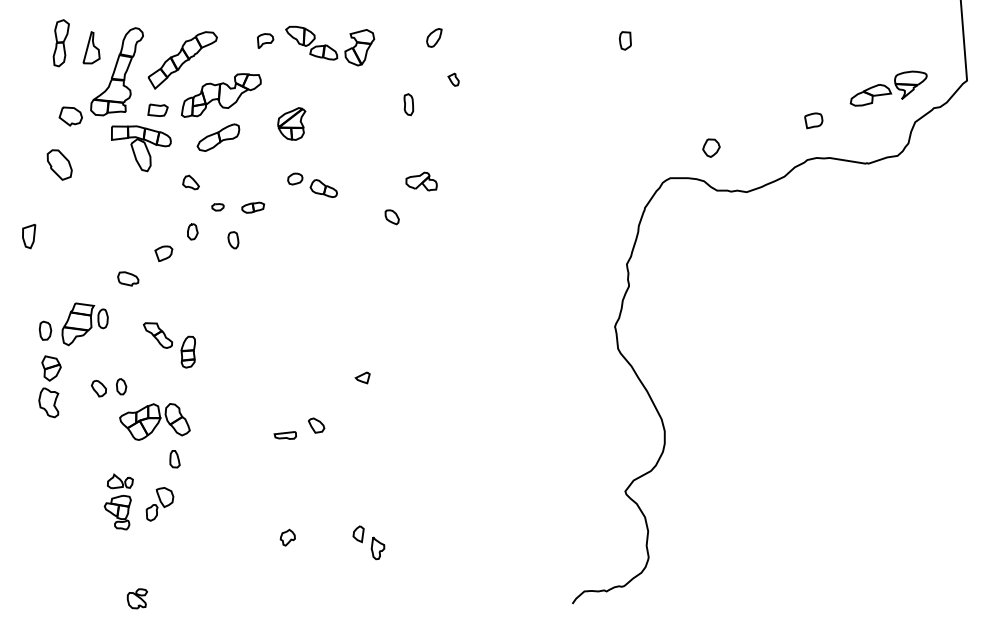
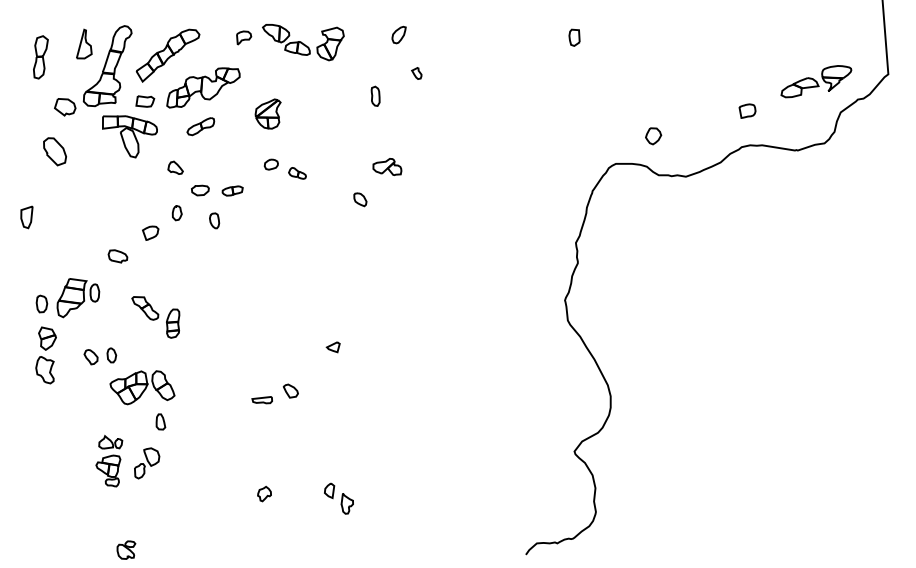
part: (60, 43) -> (40, 57), moved
part: (218, 137) -> (200, 126), size x0.7
part: (323, 188) -> (297, 173), size x0.7
part: (217, 207) -> (199, 190), size x1.6

